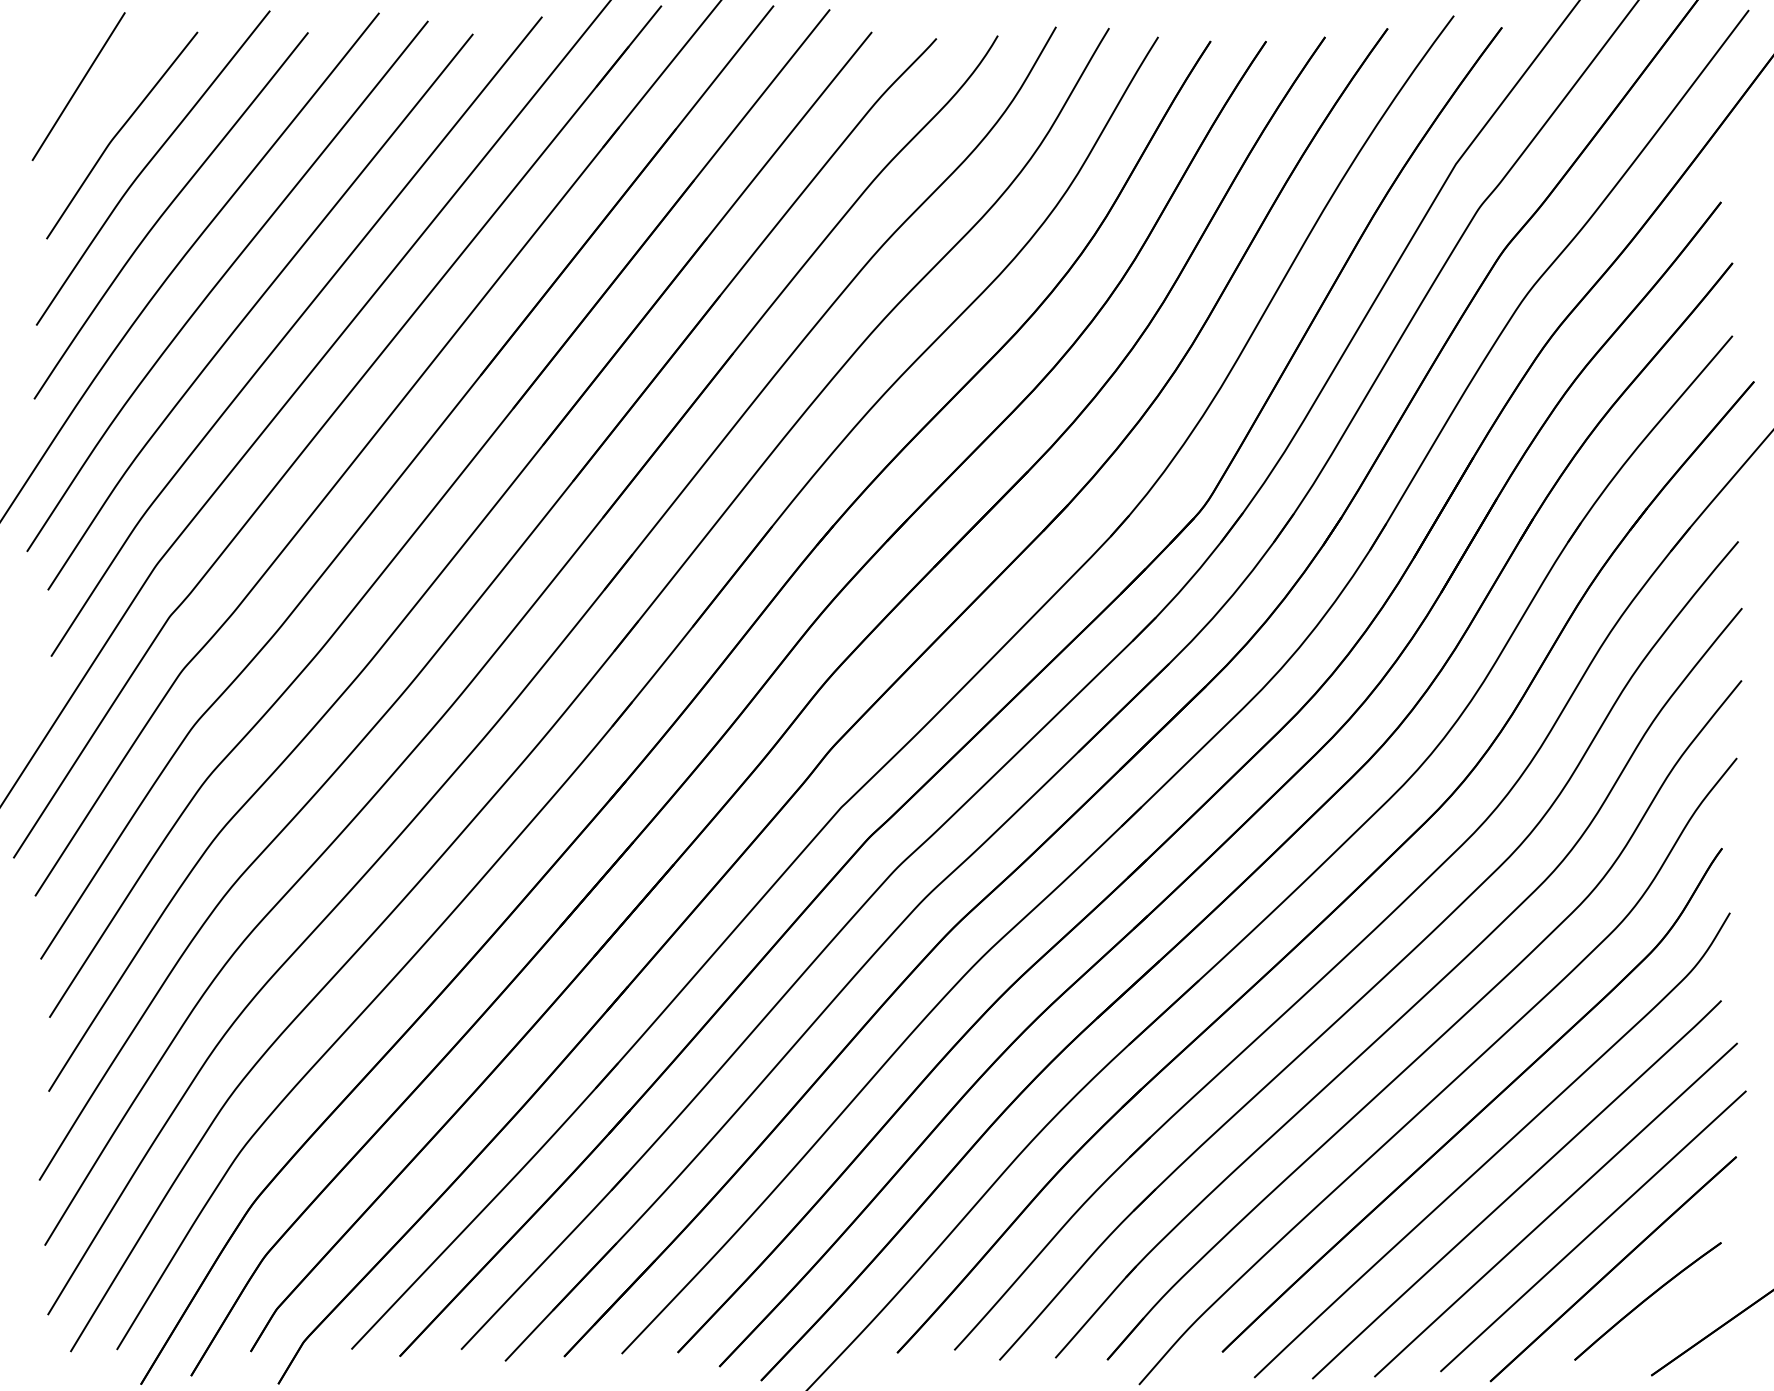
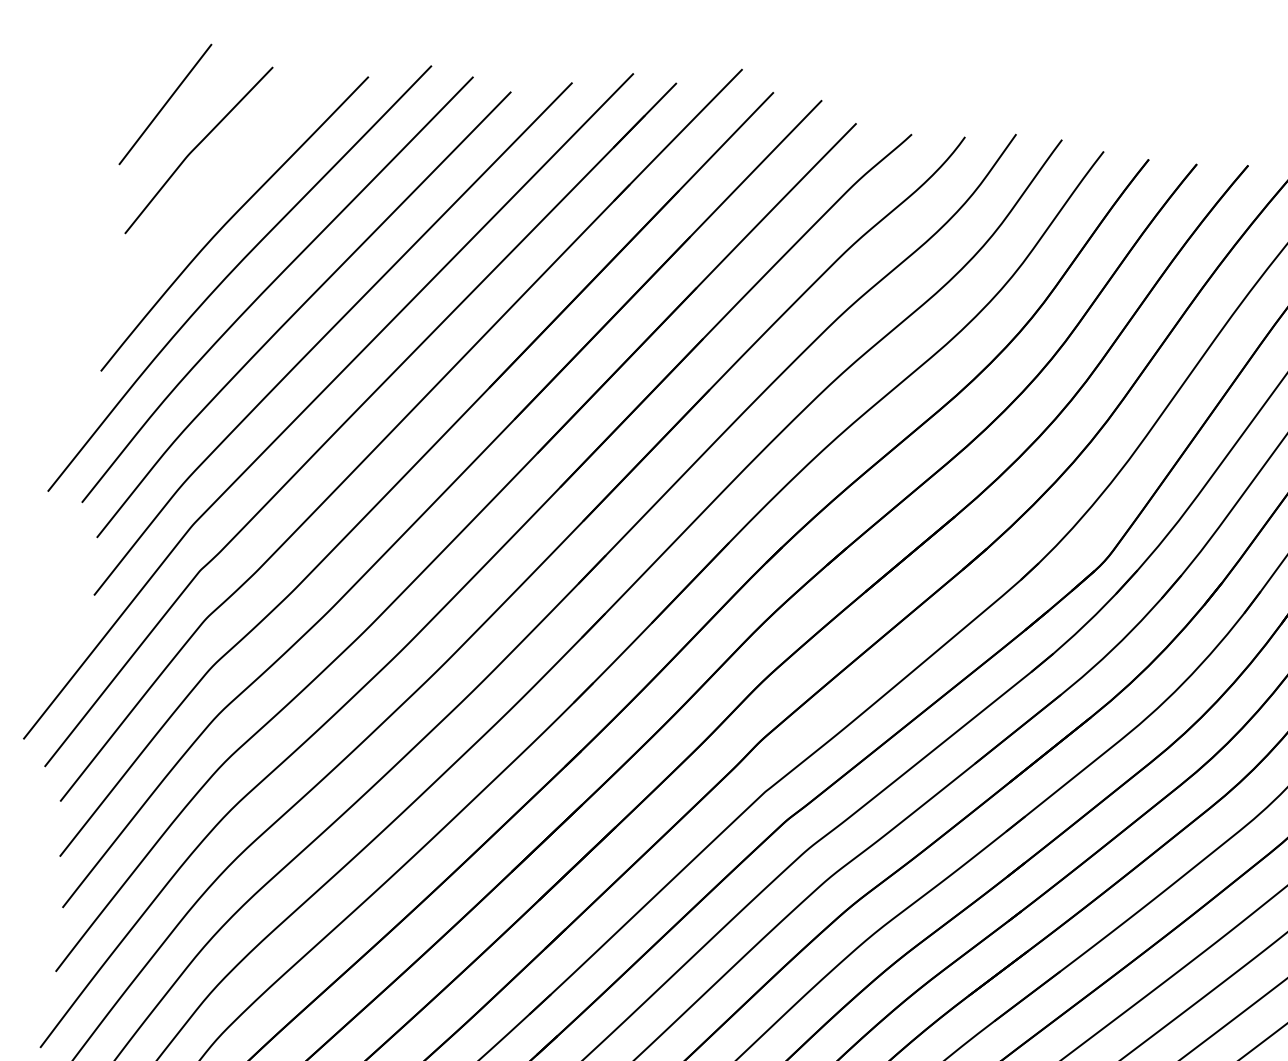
curve: (149, 163) -> (220, 176), removed

